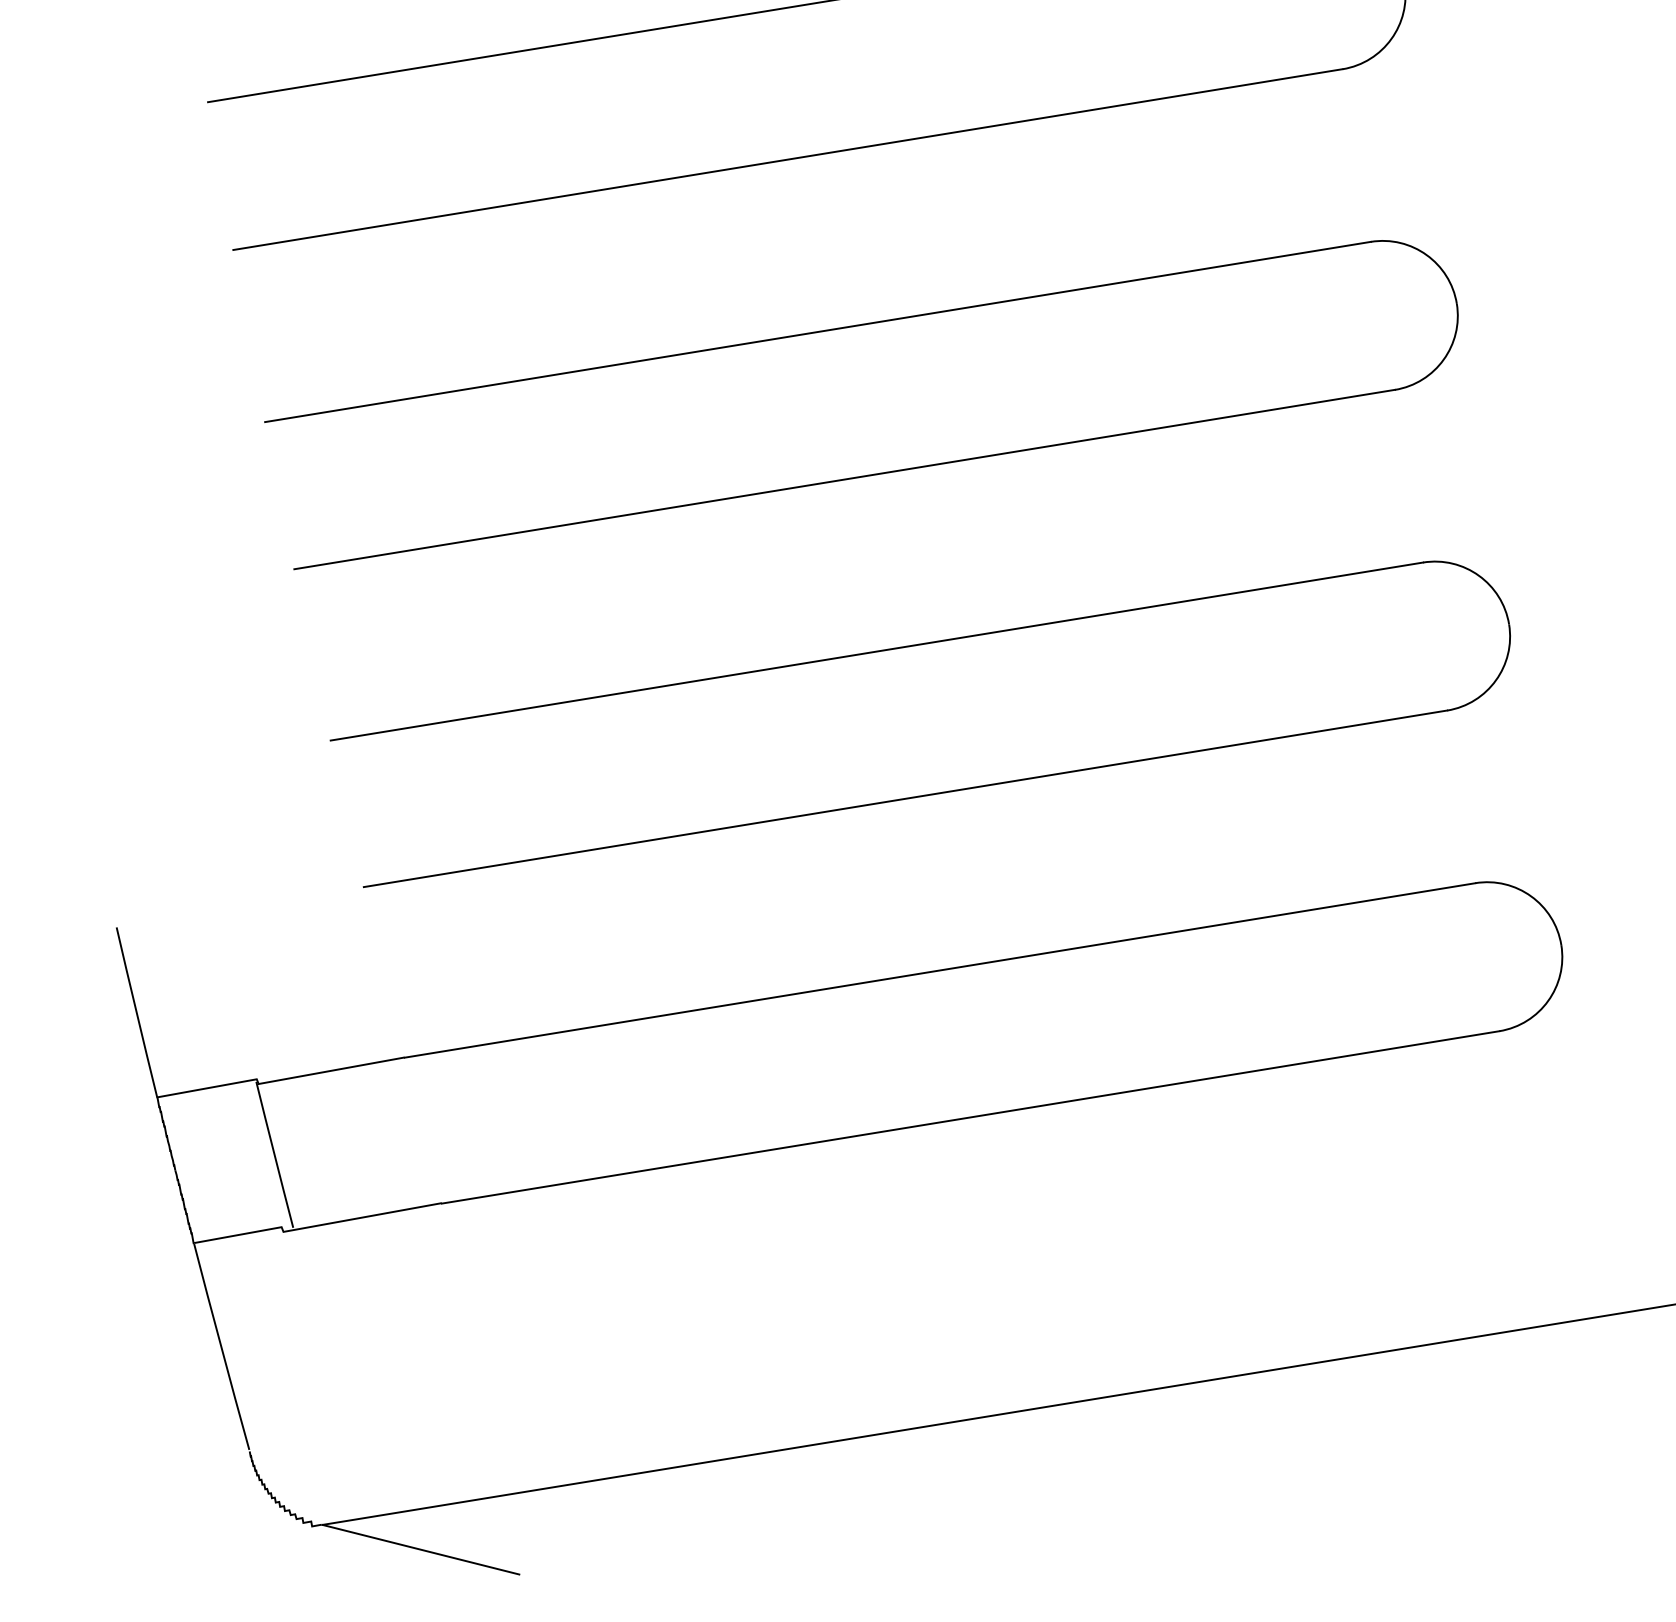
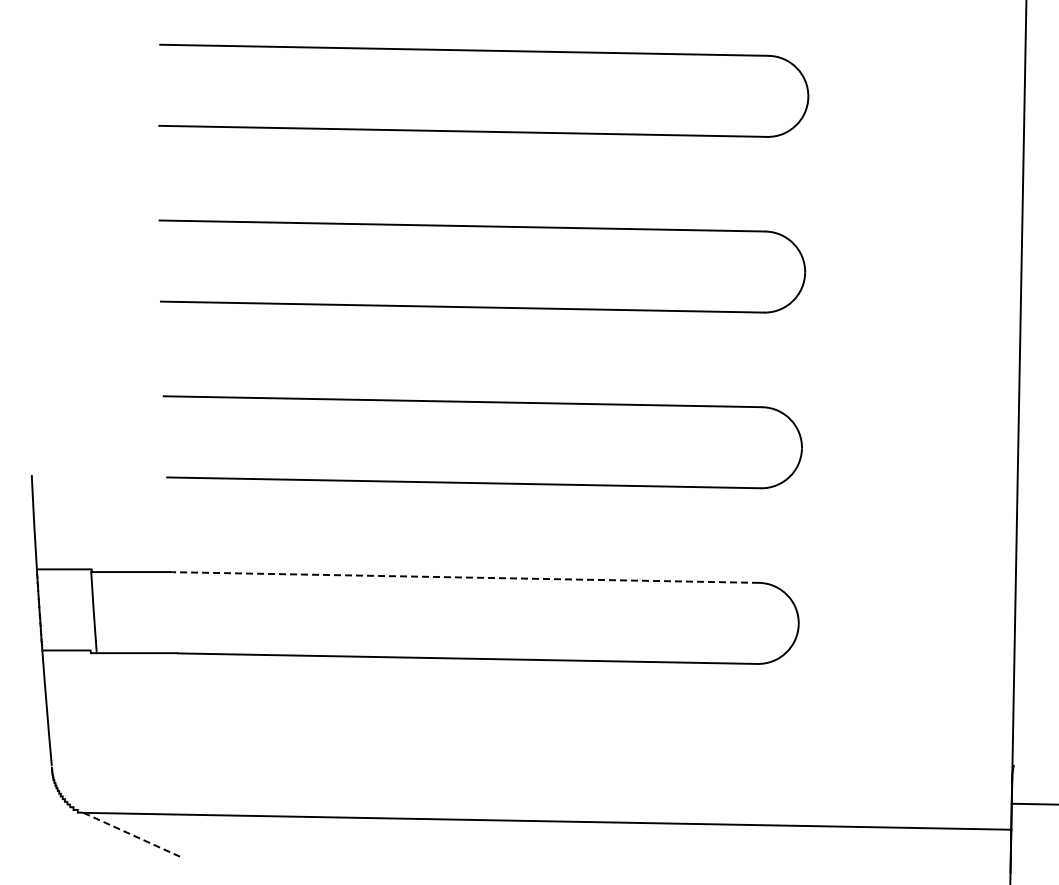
line: (939, 970) -> (465, 577), solid -> dashed
line: (420, 1549) -> (133, 835), solid -> dashed

